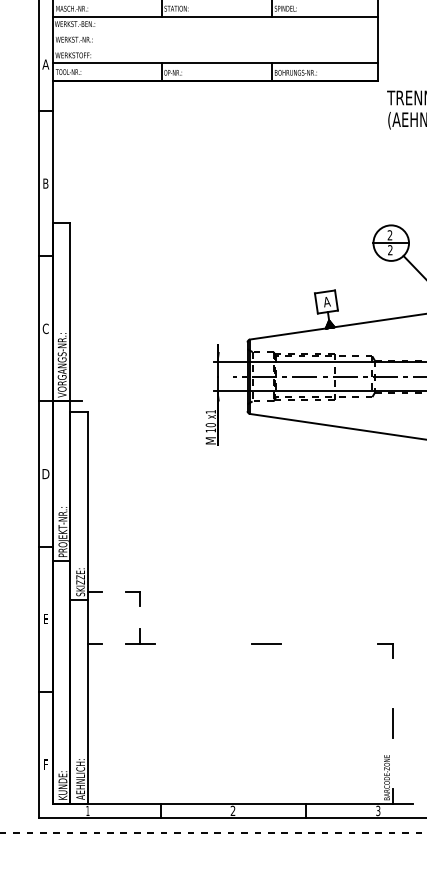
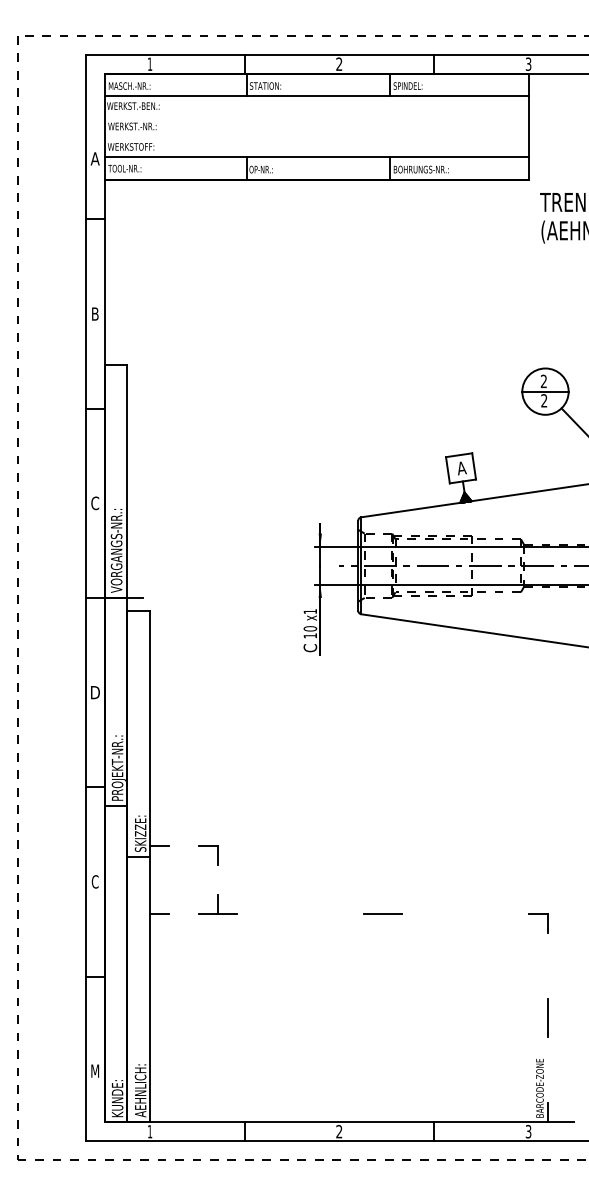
text: (210, 440) -> (310, 648), M -> C
text: (45, 618) -> (94, 881), E -> C
text: (46, 763) -> (95, 1070), F -> M

